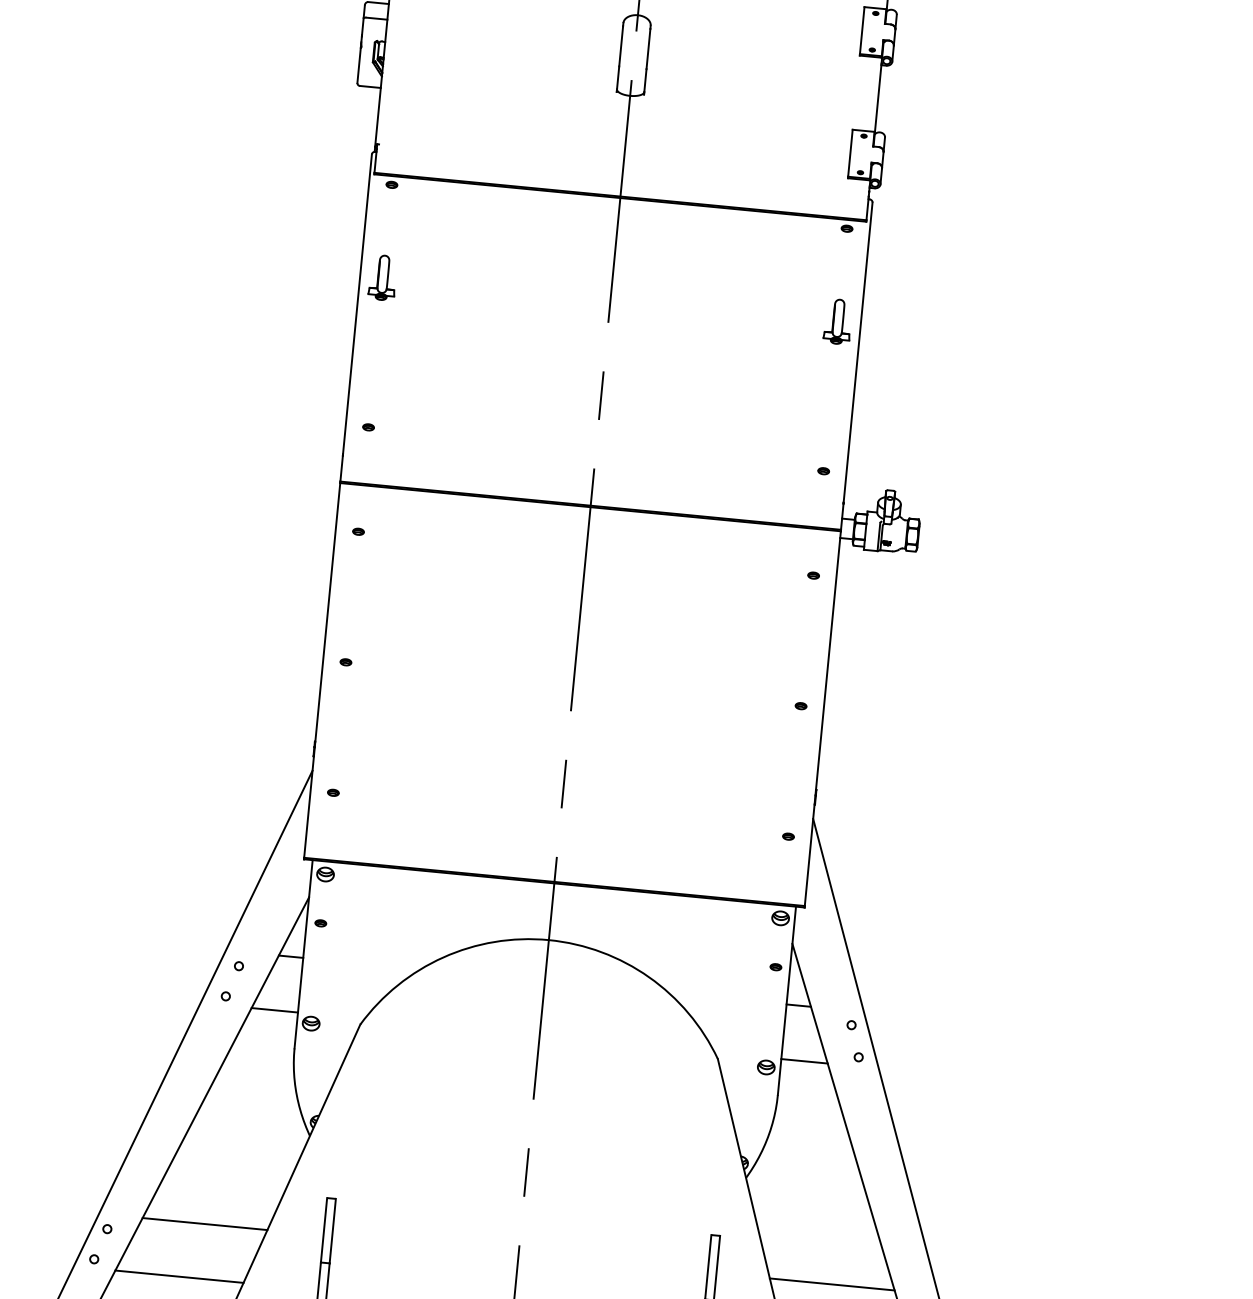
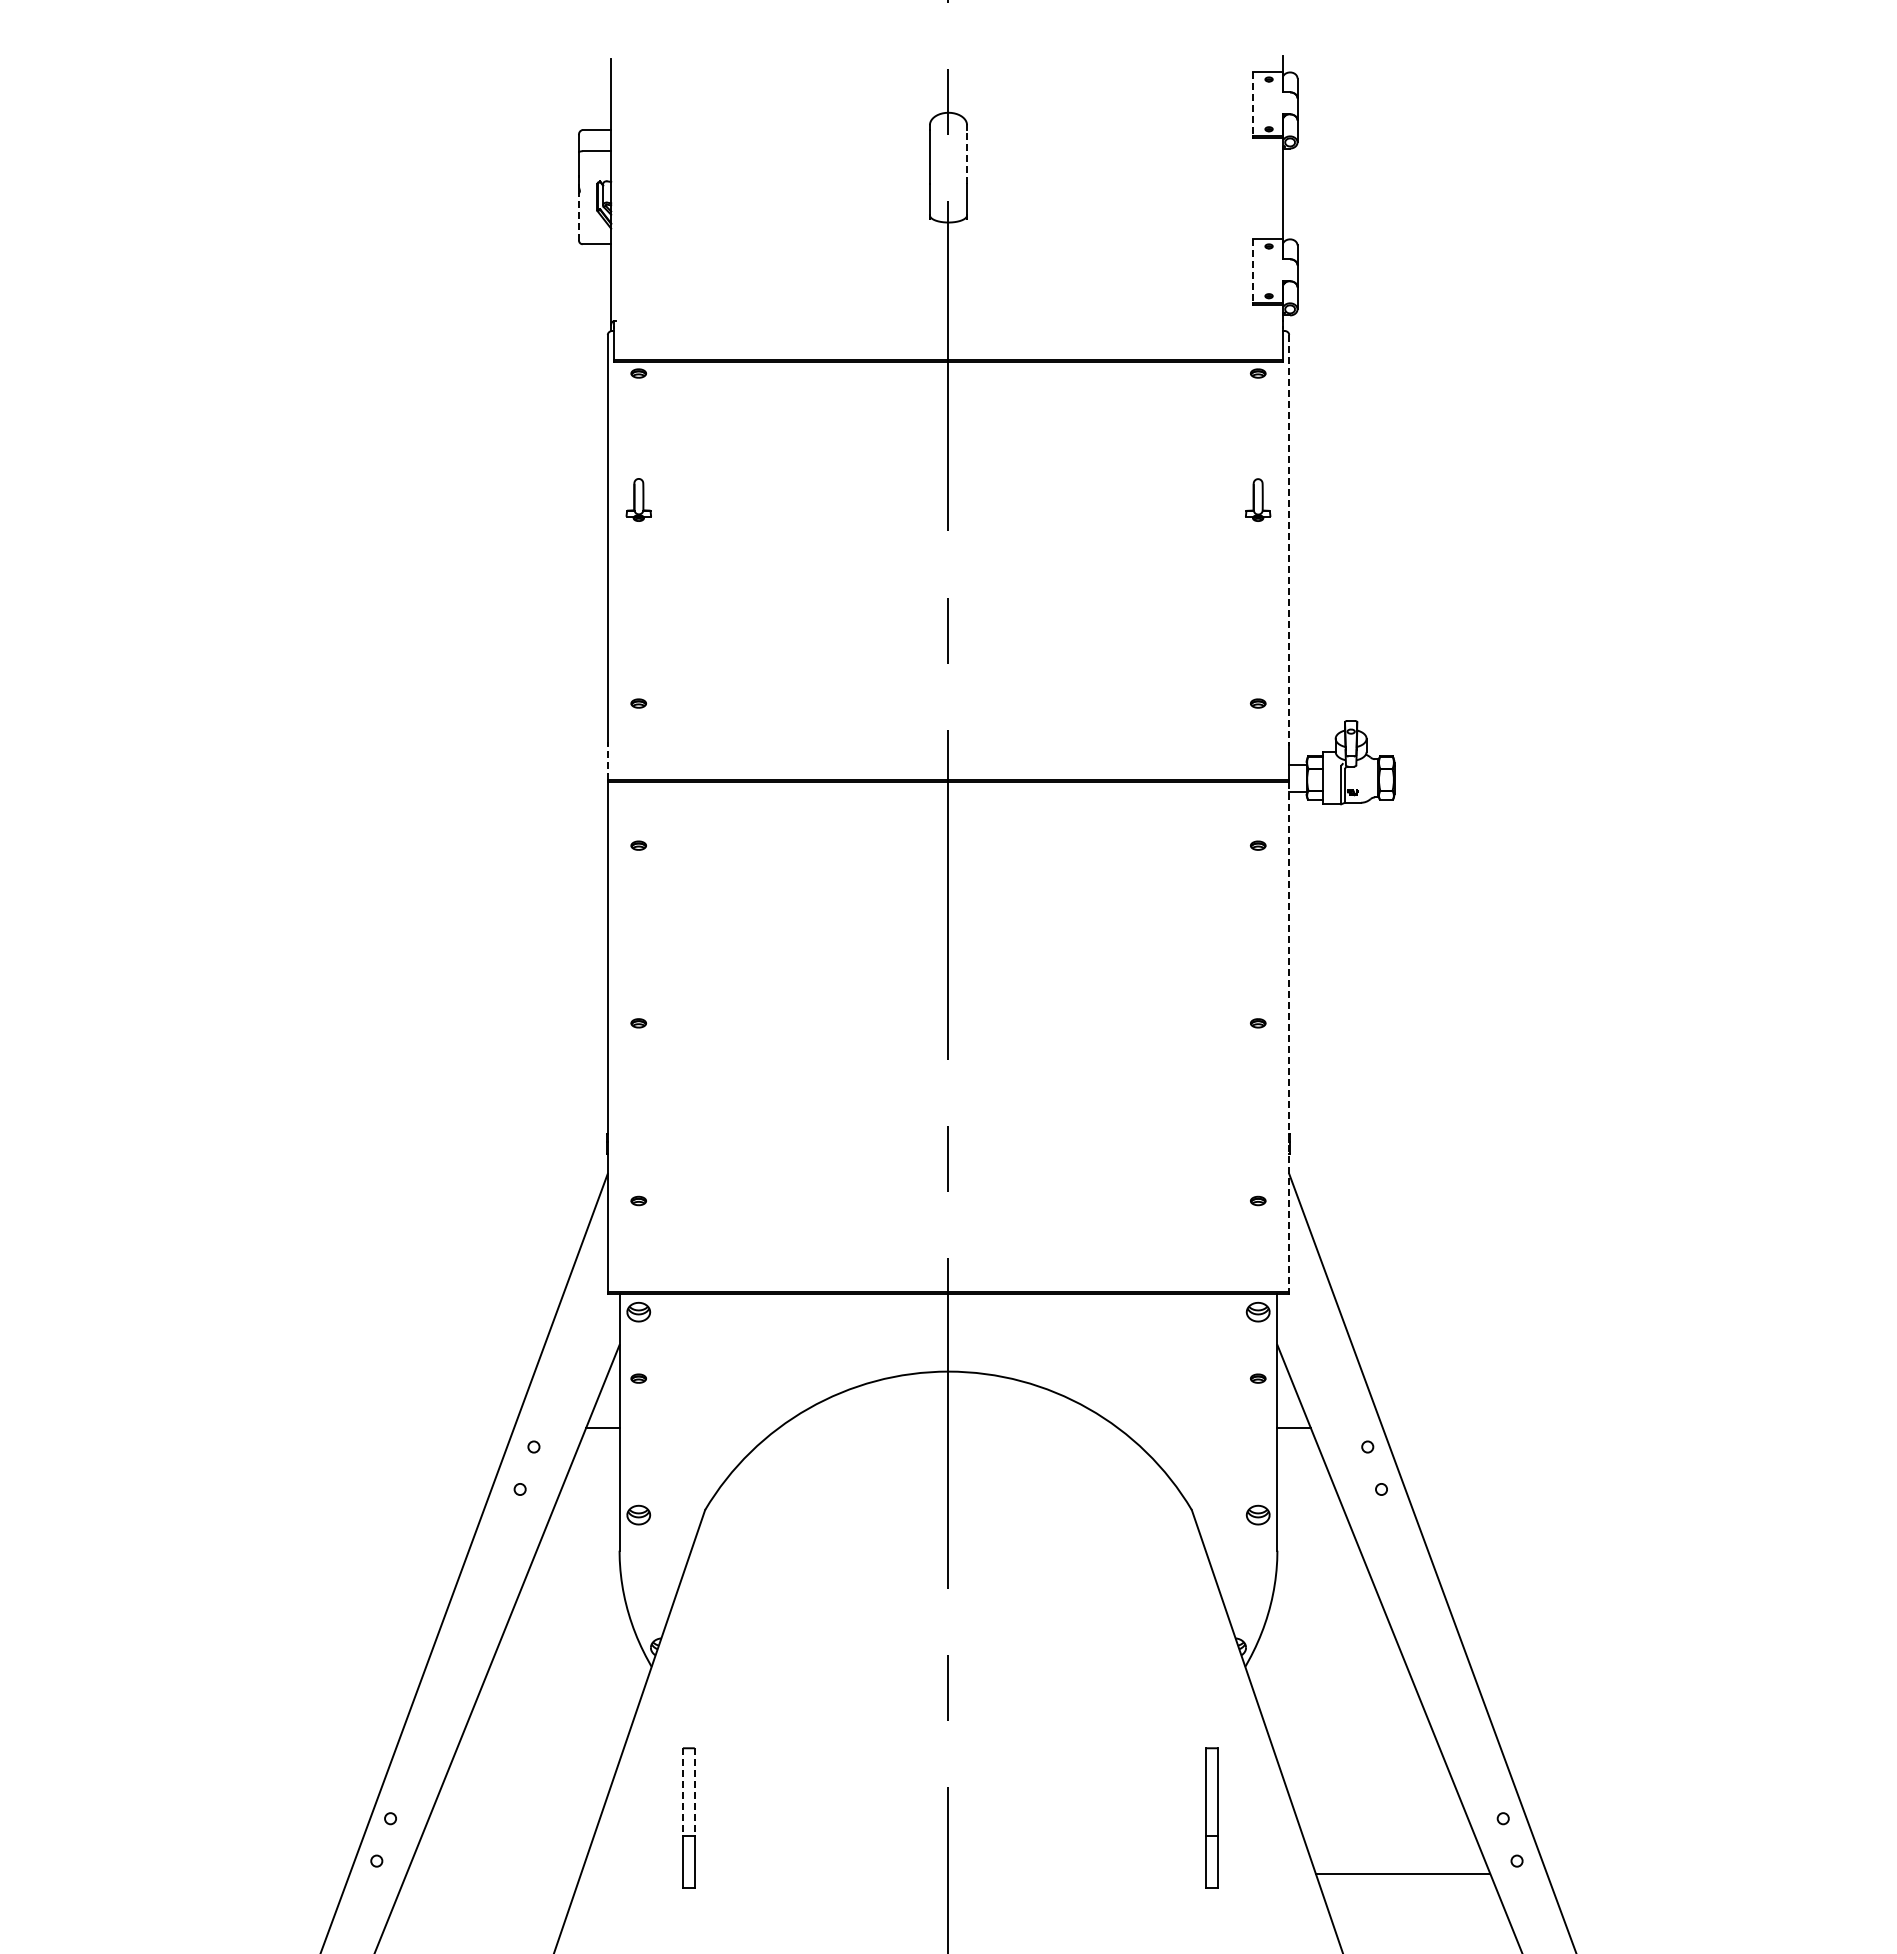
line: (861, 30) -> (1252, 104), solid -> dashed
line: (648, 48) -> (967, 156), solid -> dashed
line: (358, 65) -> (578, 216), solid -> dashed
line: (850, 153) -> (1252, 271), solid -> dashed
part: (382, 277) -> (638, 499), size x0.7
part: (837, 321) -> (1257, 499), size x0.7
line: (858, 352) -> (1289, 539), solid -> dashed
line: (341, 468) -> (607, 762), solid -> dashed
line: (822, 719) -> (1289, 1038), solid -> dashed
line: (274, 1010) -> (587, 1501), removed
line: (804, 1061) -> (1308, 1501), removed
line: (204, 1224) -> (521, 1799), removed
line: (323, 1230) -> (682, 1792), solid -> dashed
line: (332, 1231) -> (694, 1792), solid -> dashed
line: (179, 1276) -> (493, 1873), removed
line: (832, 1284) -> (1375, 1799), removed

